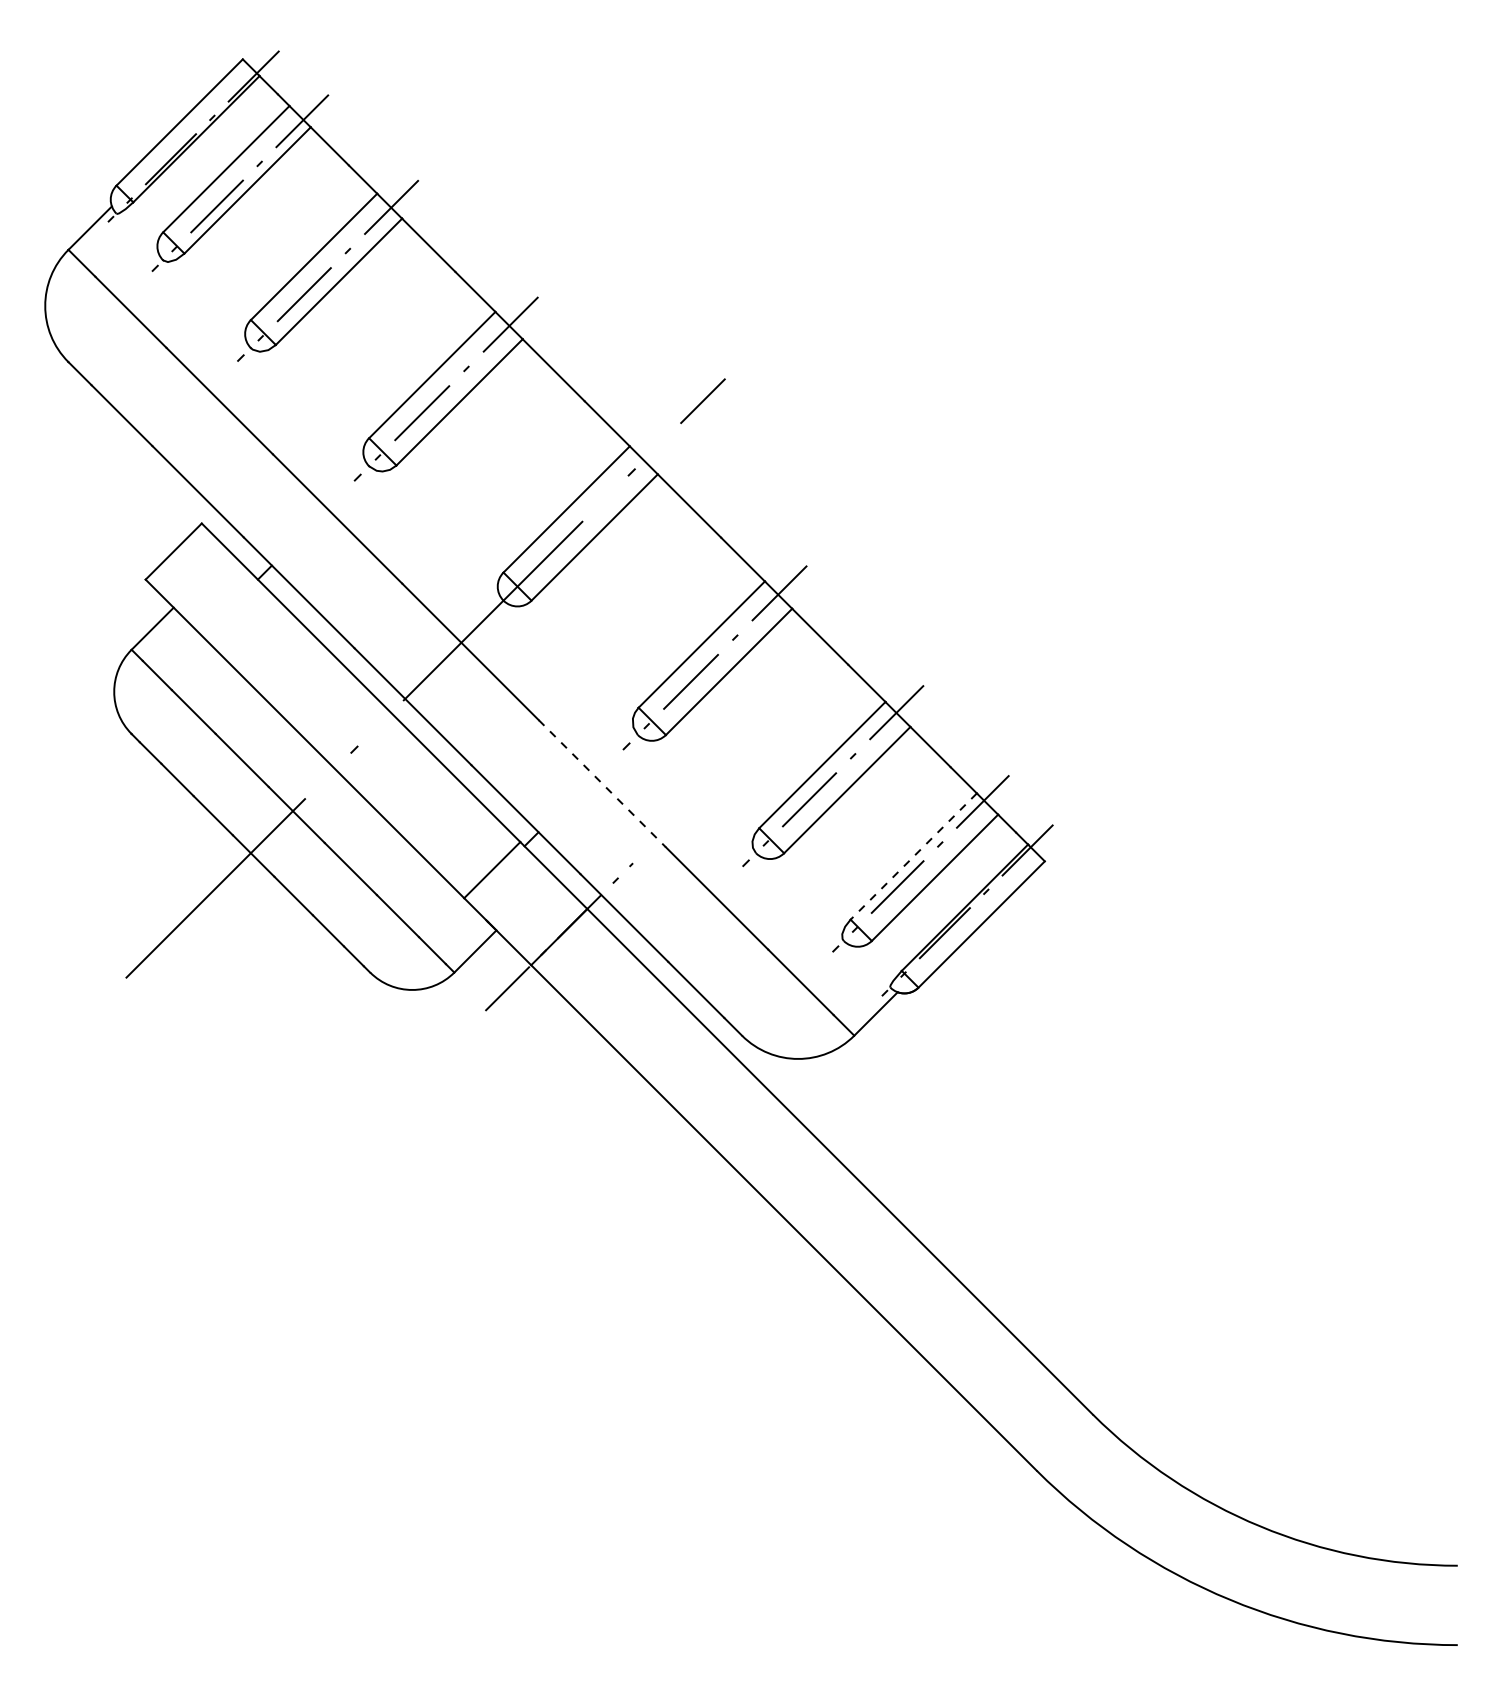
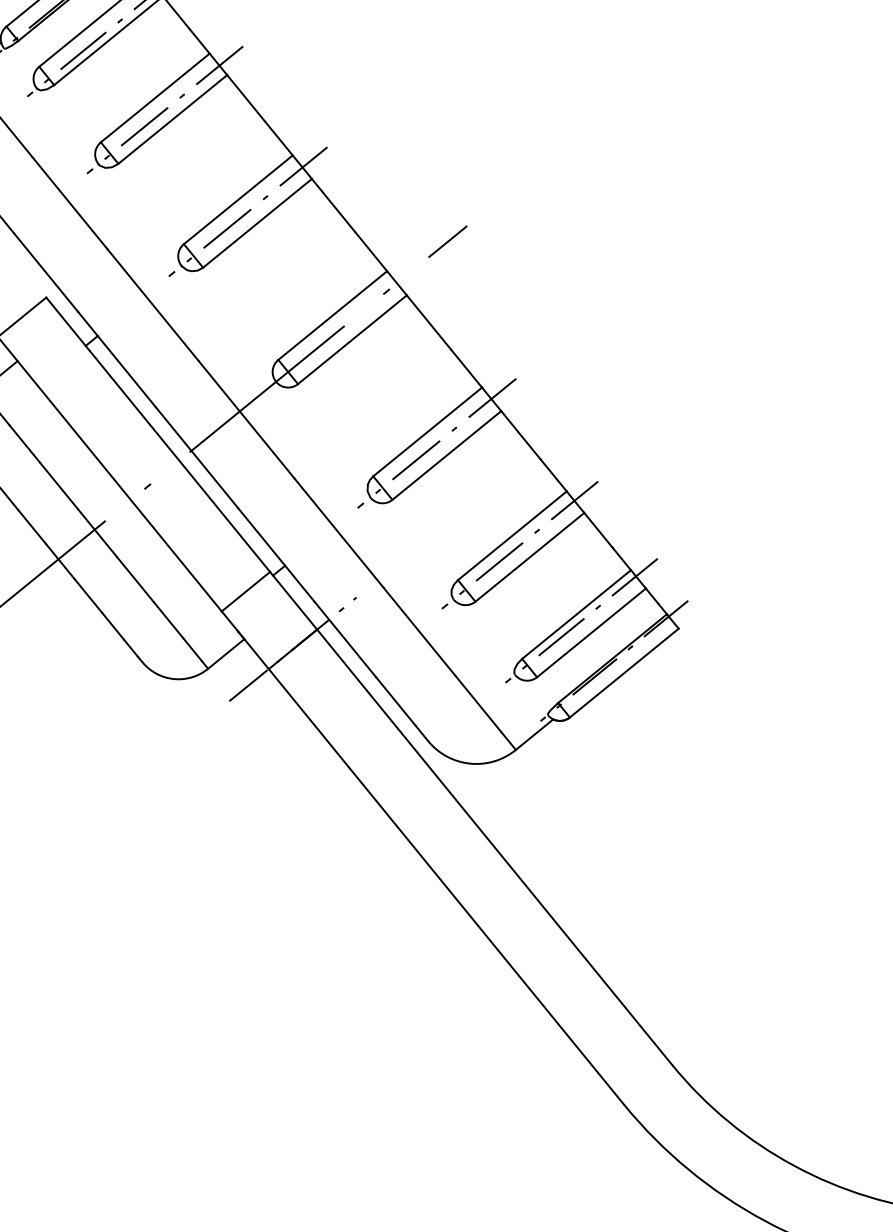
line: (602, 783) -> (338, 532), dashed -> solid
line: (913, 856) -> (576, 614), dashed -> solid

